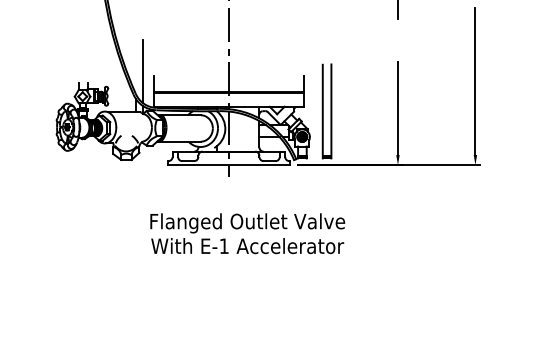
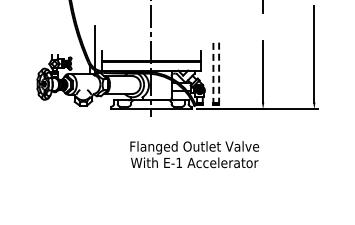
line: (322, 111) -> (213, 73), solid -> dashed
line: (331, 112) -> (219, 74), solid -> dashed
text: (247, 233) -> (194, 154), moved

